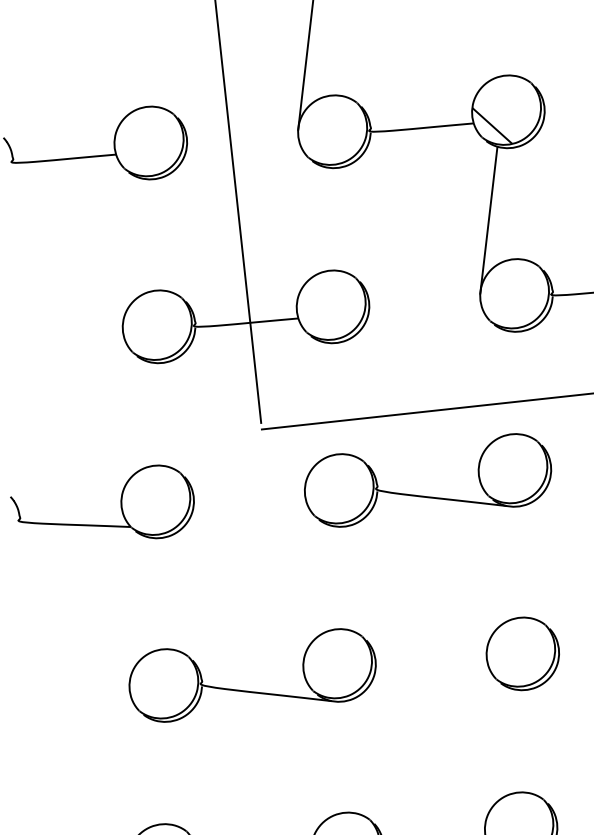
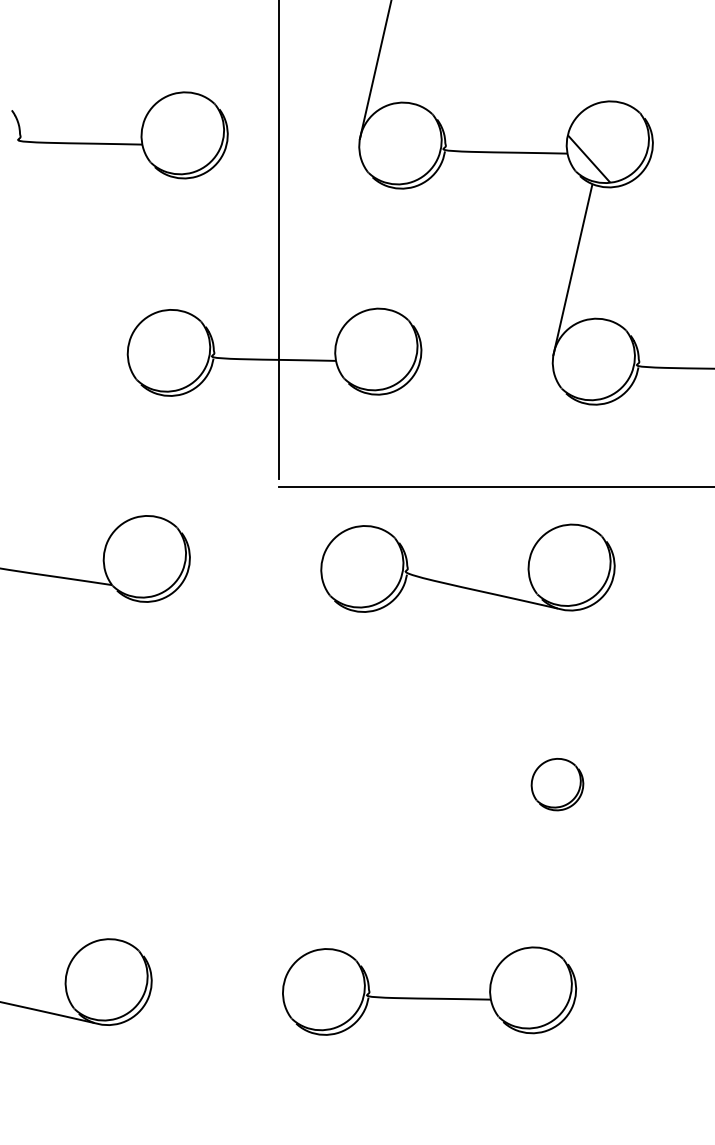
part: (522, 653) -> (557, 784), size x0.6
part: (250, 691) -> (231, 793), removed

